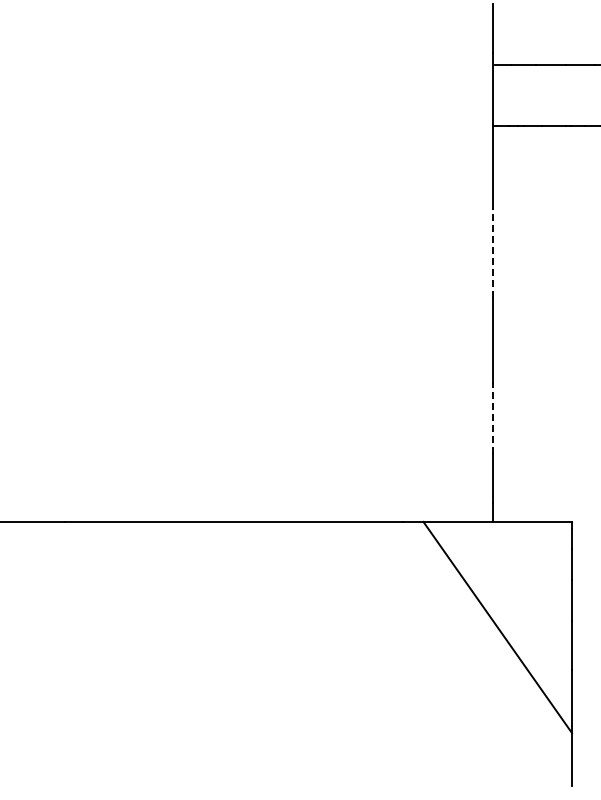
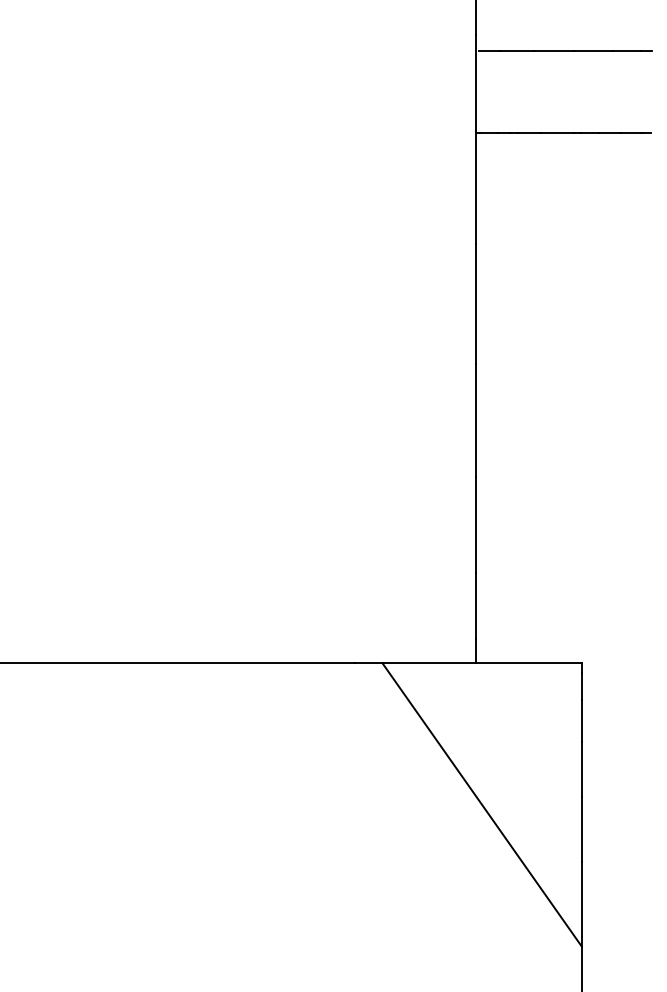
line: (492, 253) -> (475, 303), dashed -> solid
line: (492, 418) -> (475, 524), dashed -> solid

